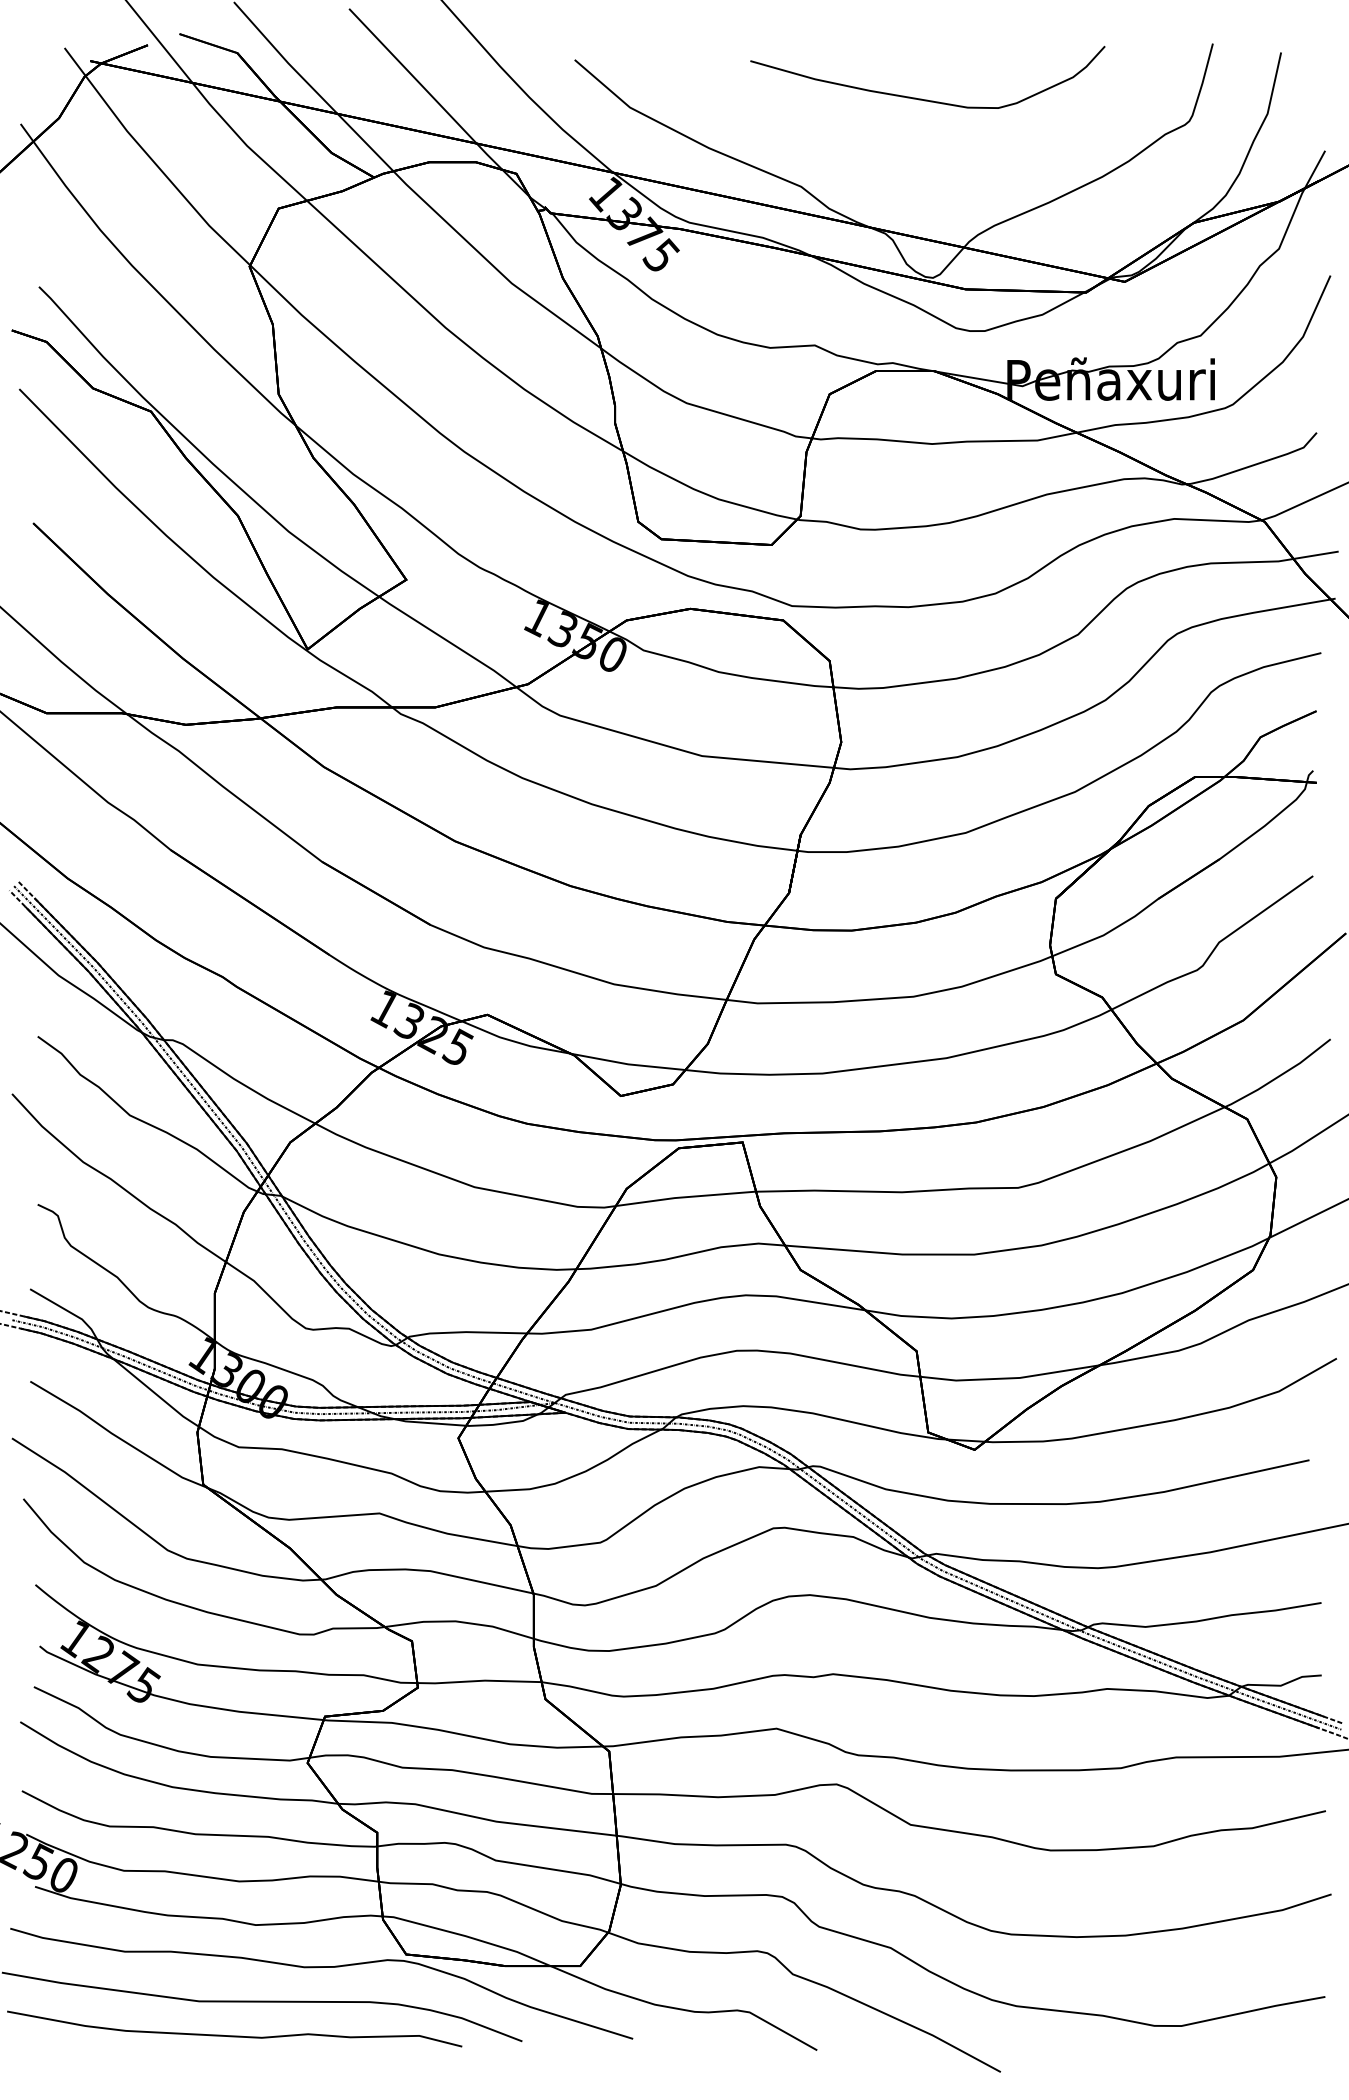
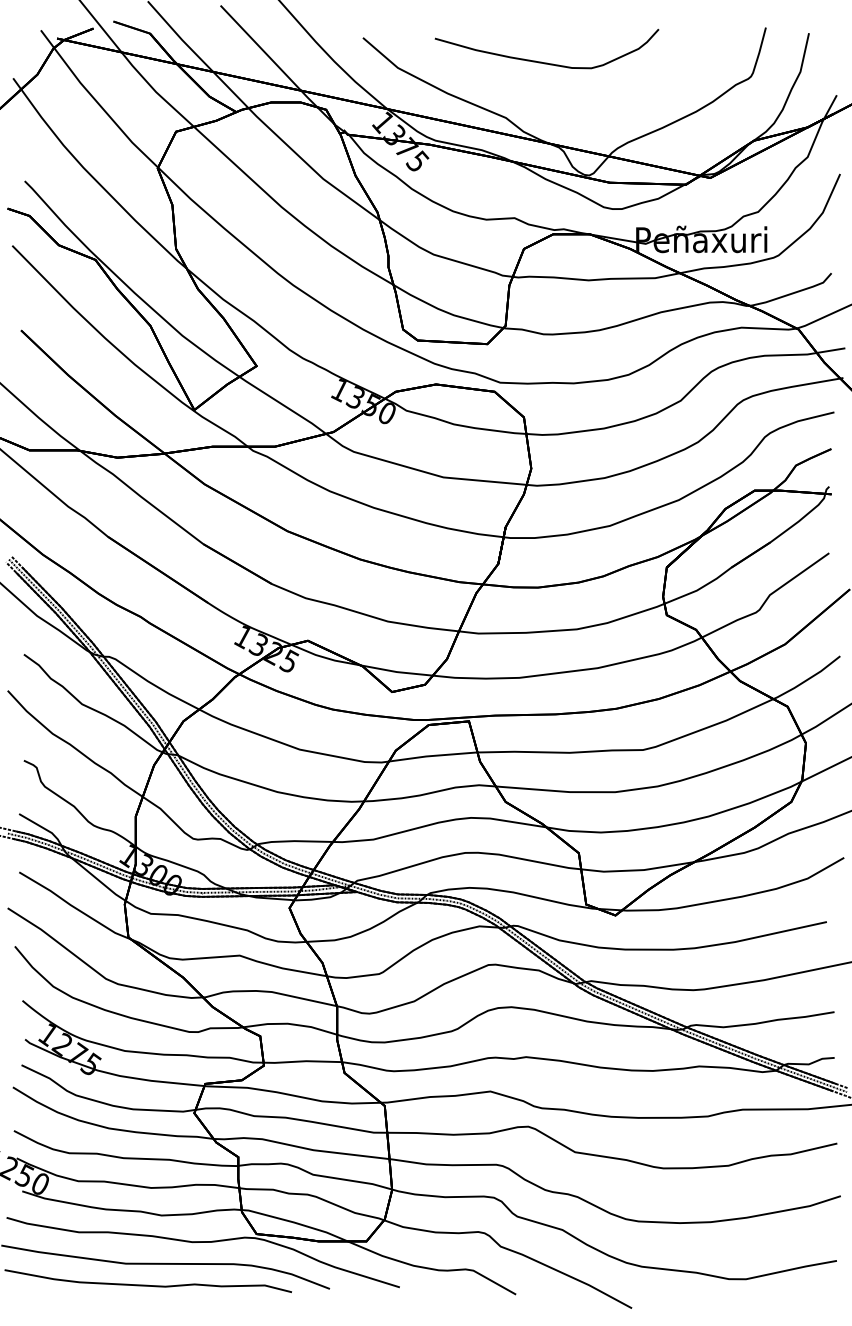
curve: (919, 97) -> (541, 61), moved

